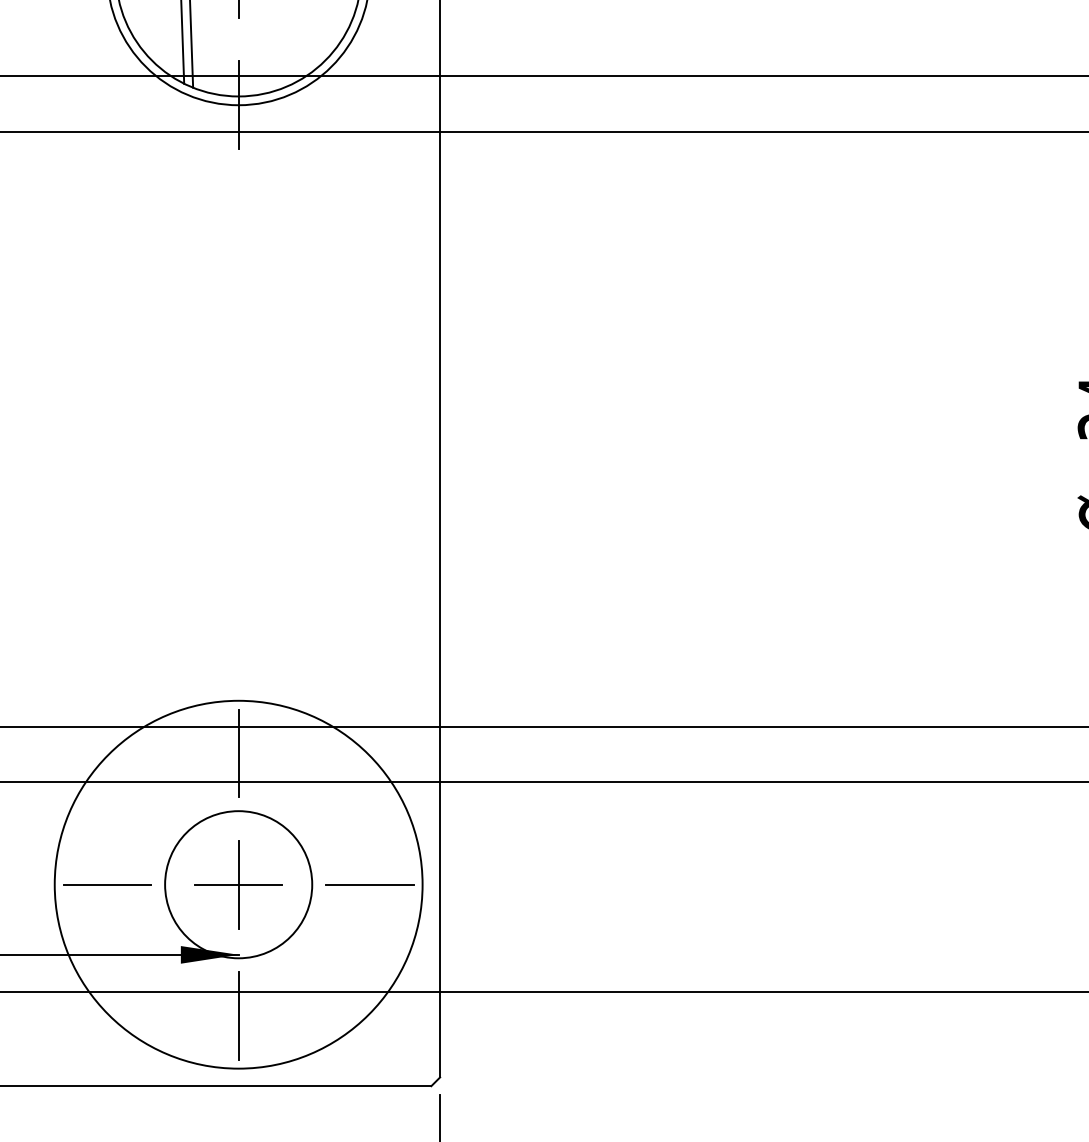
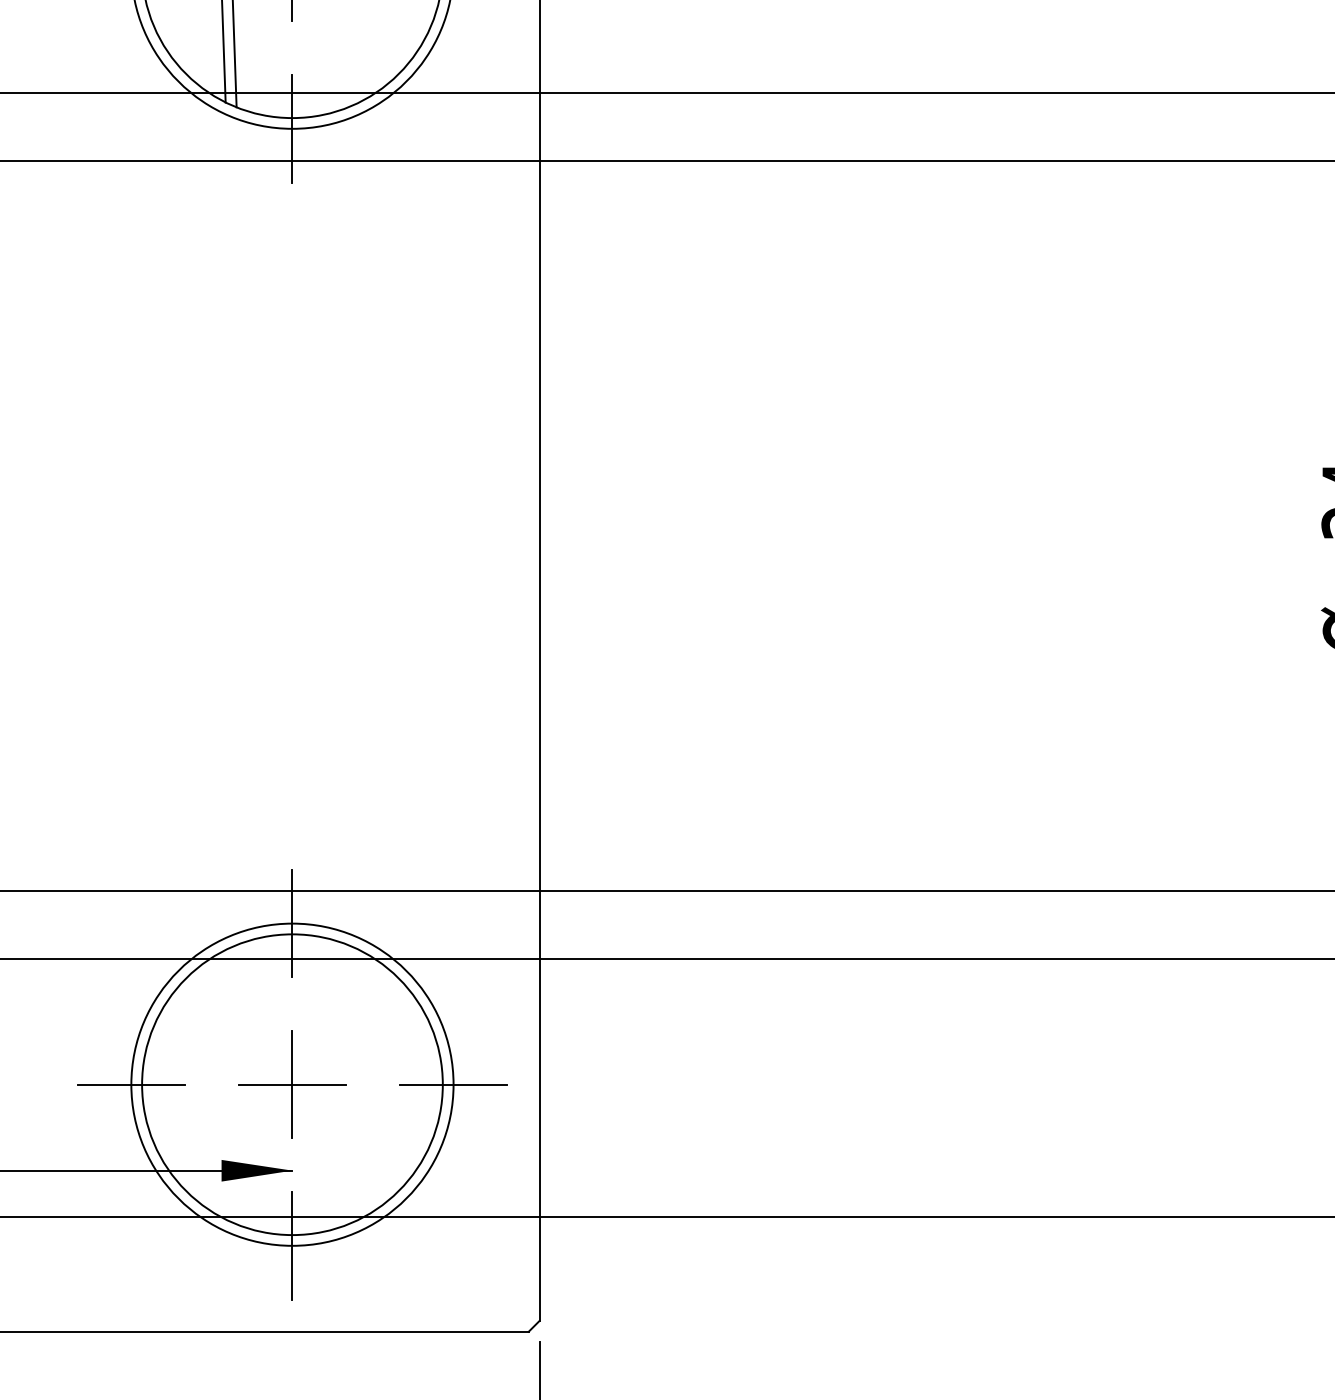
circle: (238, 884) -> (292, 1084), size x0.71
circle: (238, 884) -> (292, 1084), size x1.67

